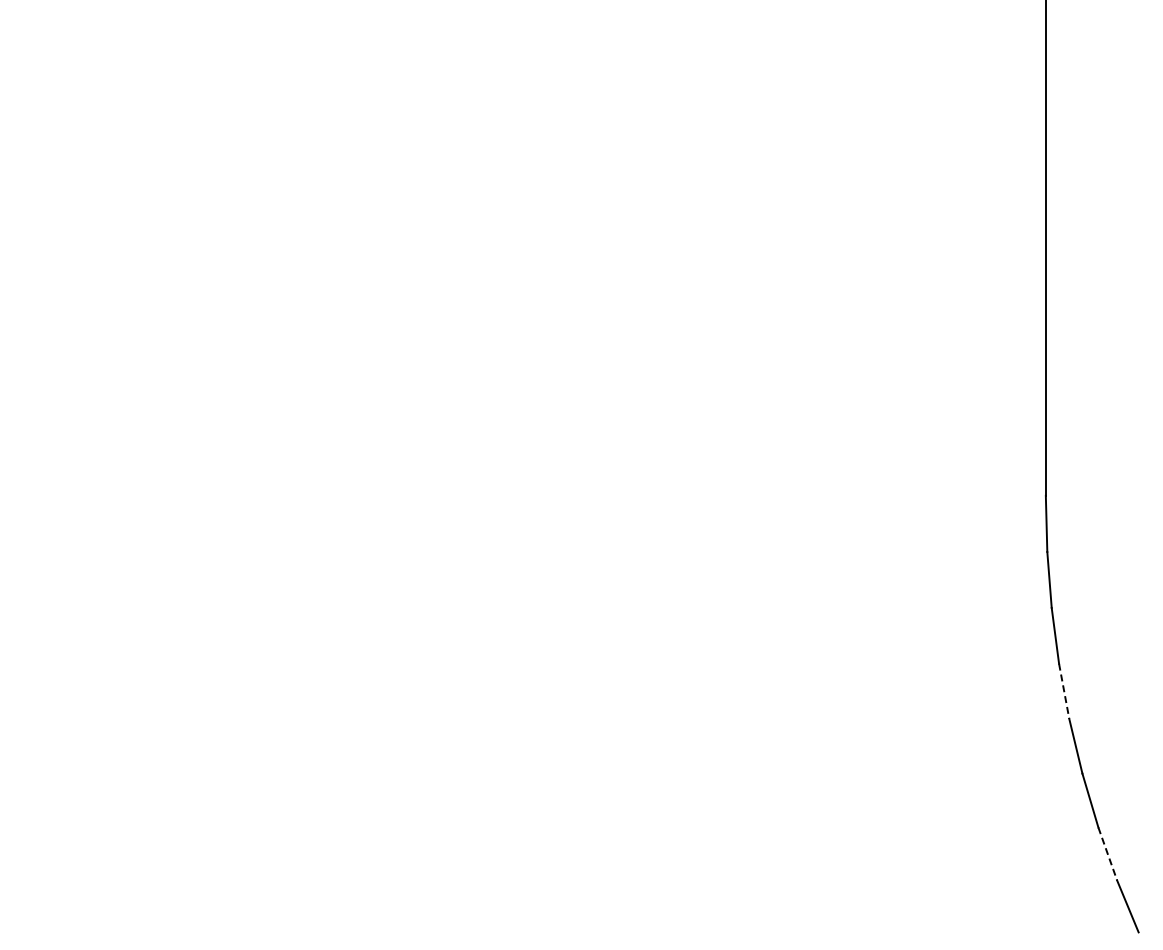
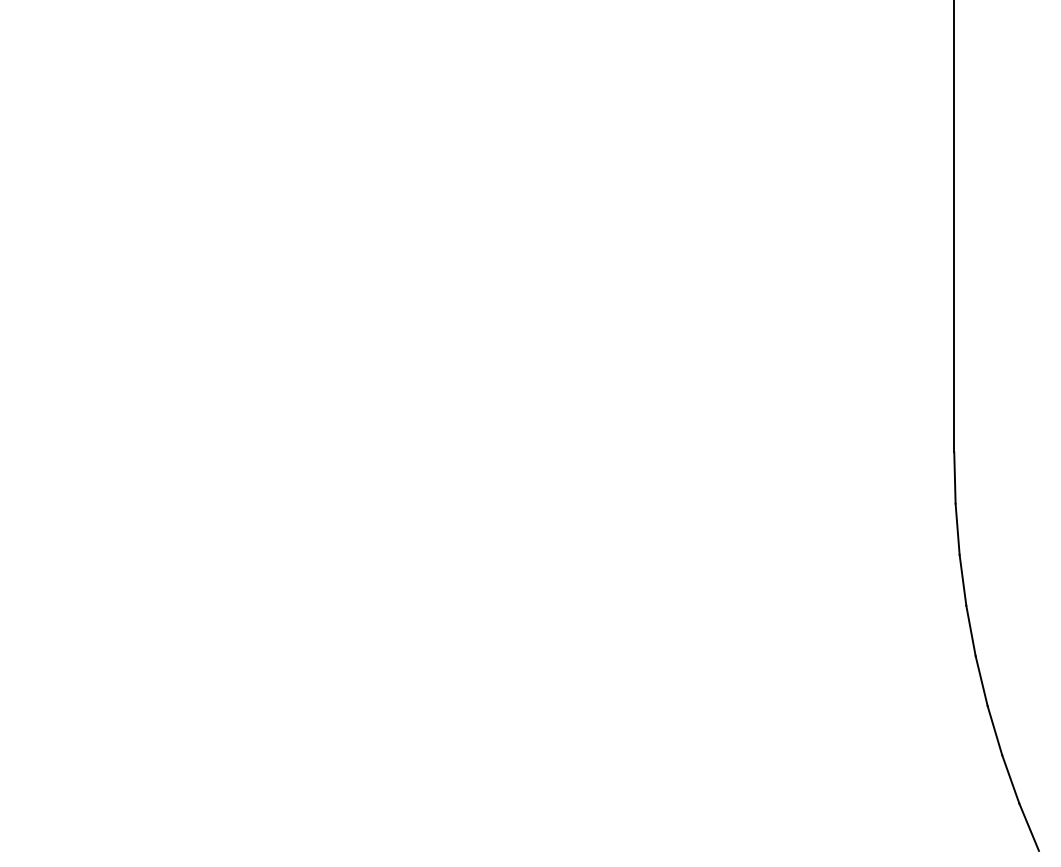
line: (1064, 691) -> (971, 631), dashed -> solid
line: (1107, 854) -> (1010, 779), dashed -> solid

